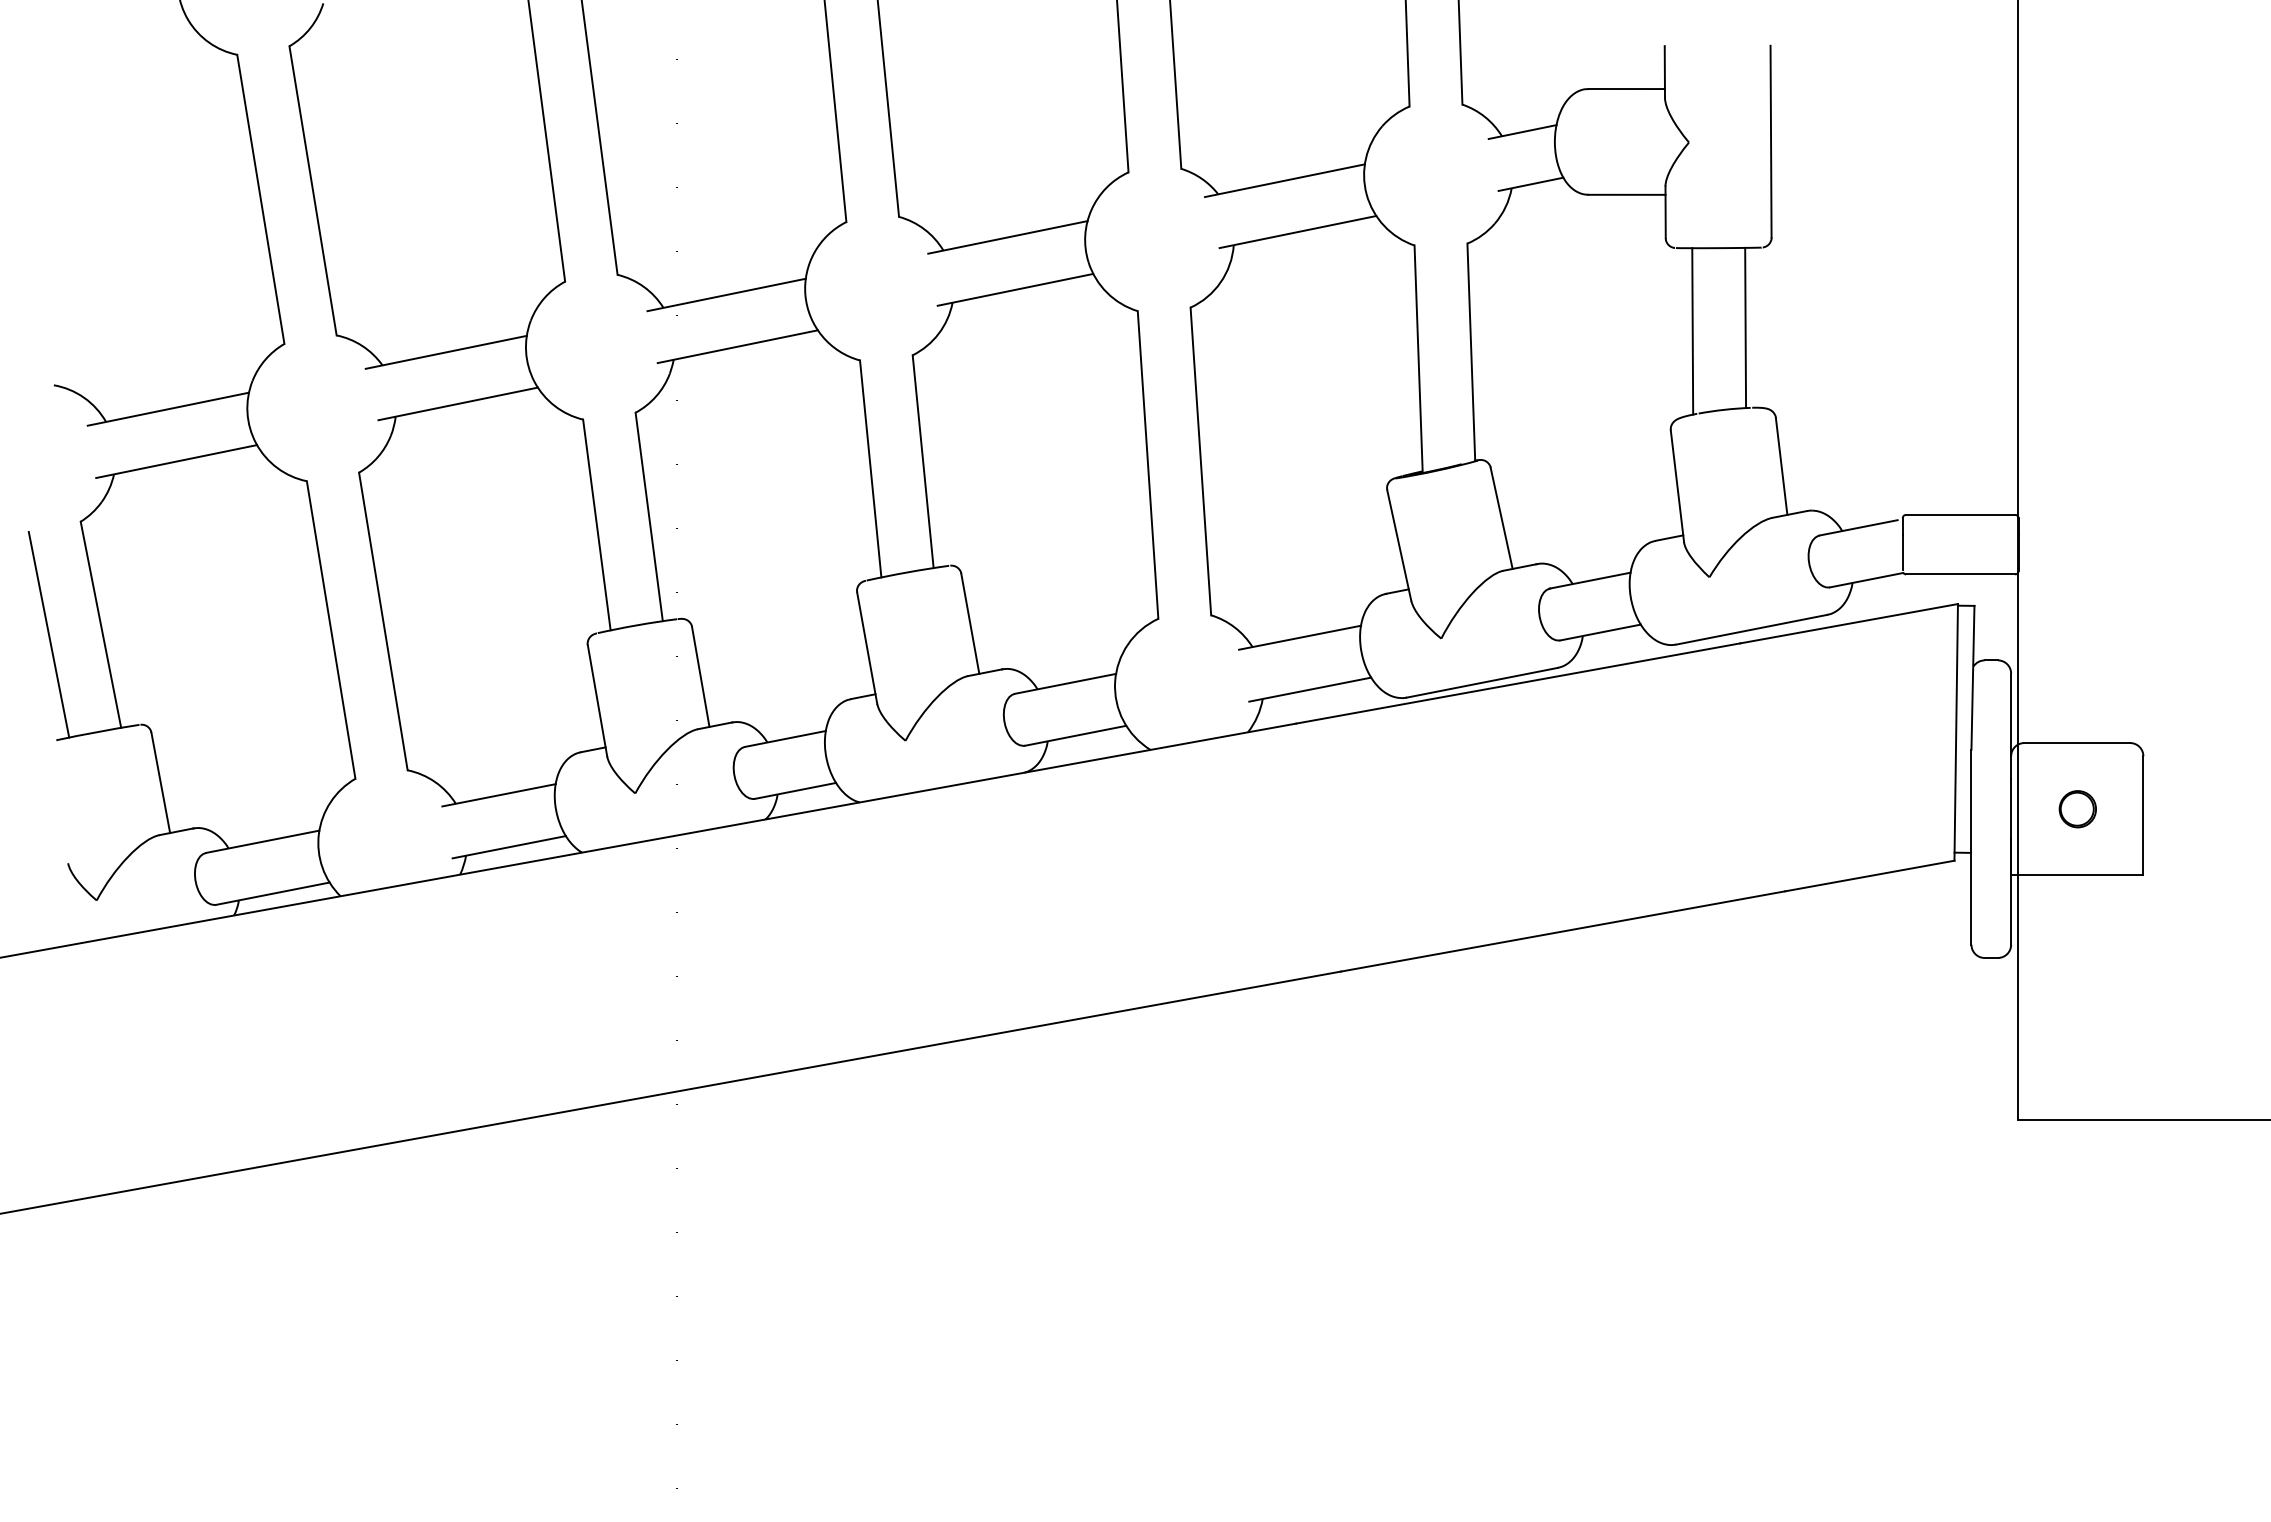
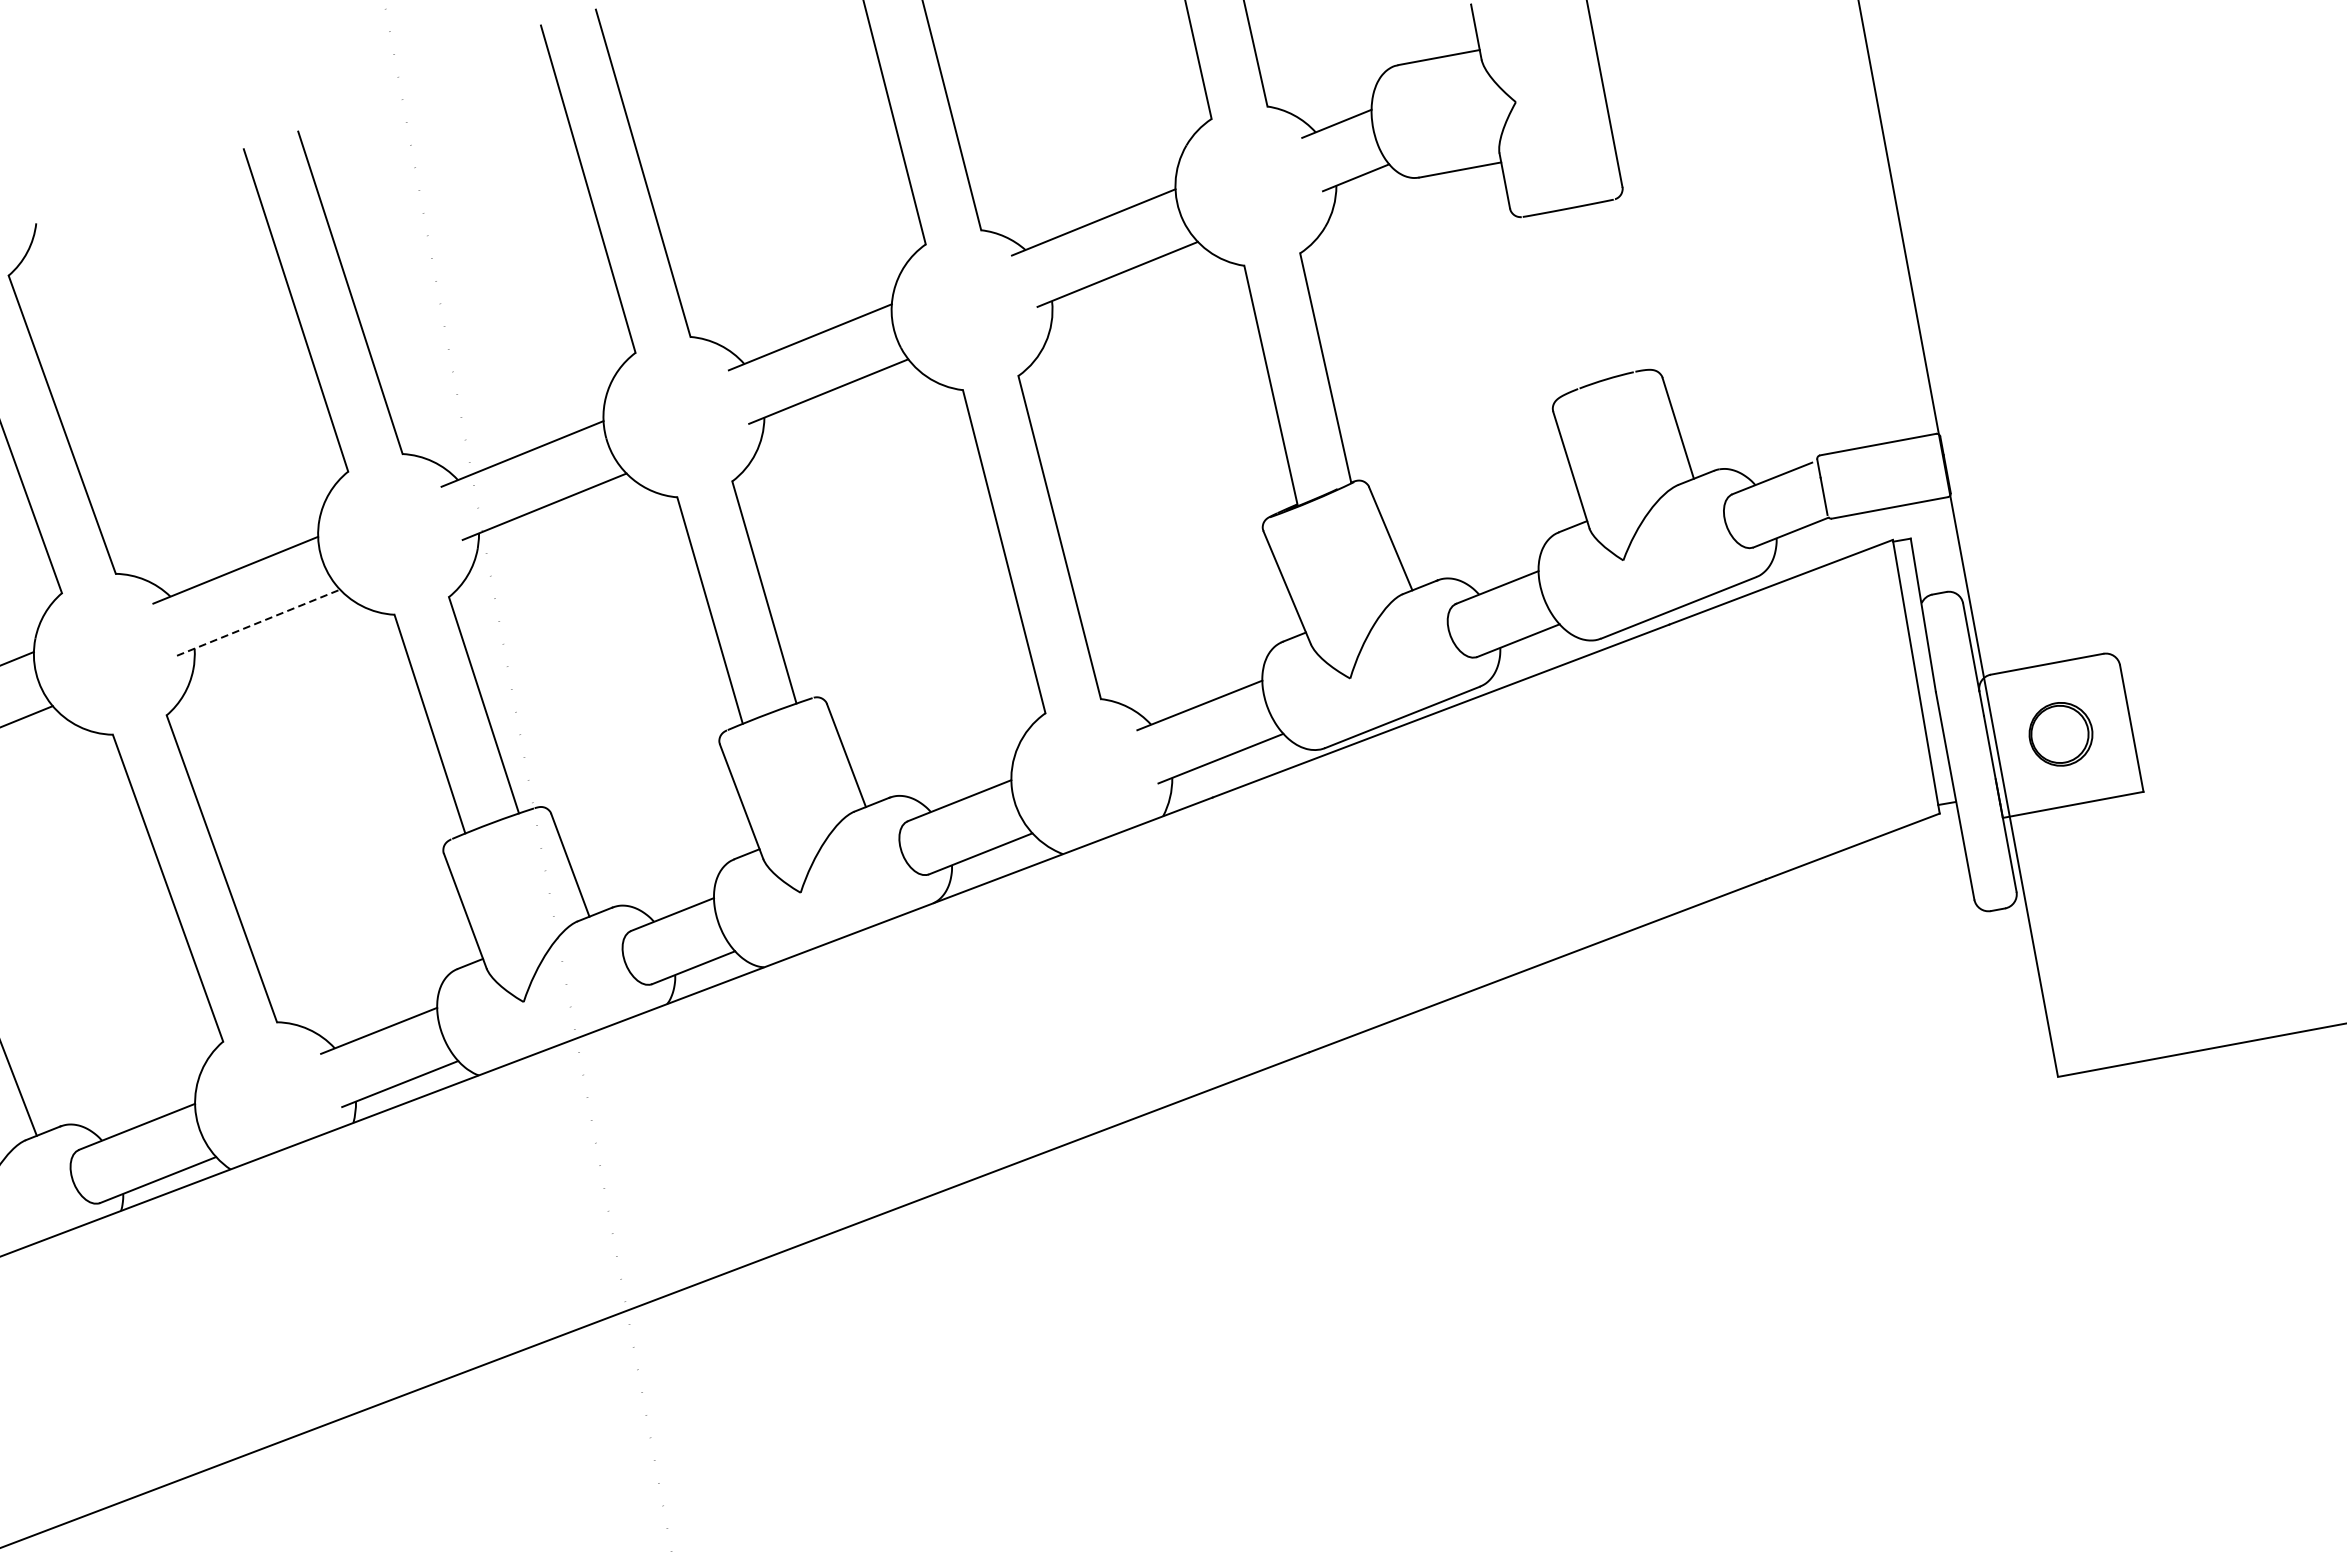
line: (1745, 327) -> (1612, 287), removed
line: (1692, 331) -> (1556, 302), removed
line: (458, 403) -> (258, 622), solid -> dashed
part: (2077, 809) -> (2060, 734), size x1.6

